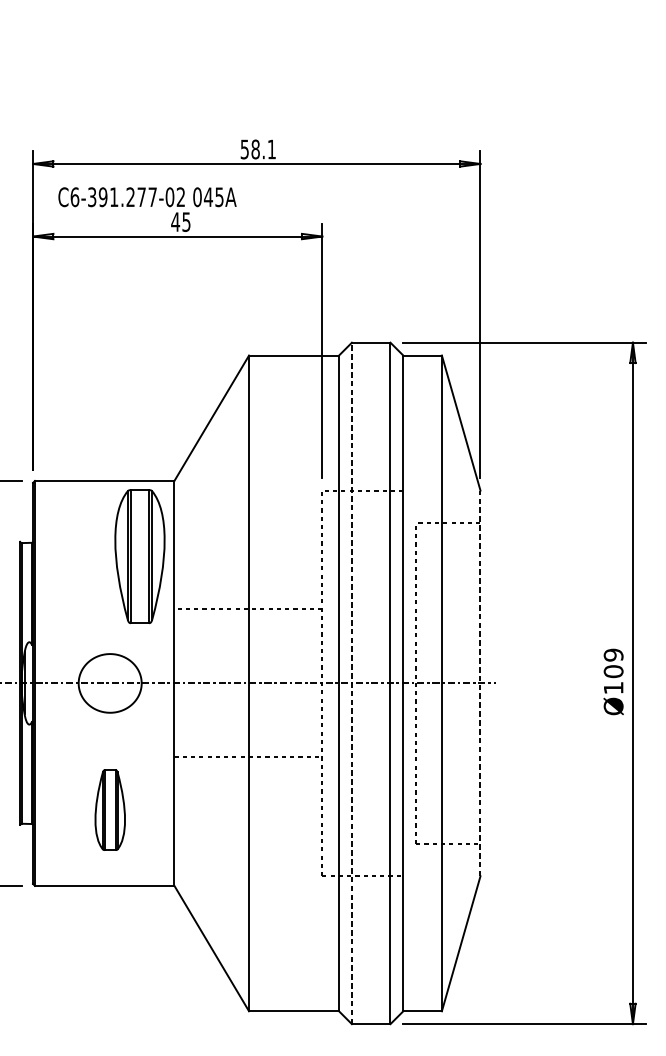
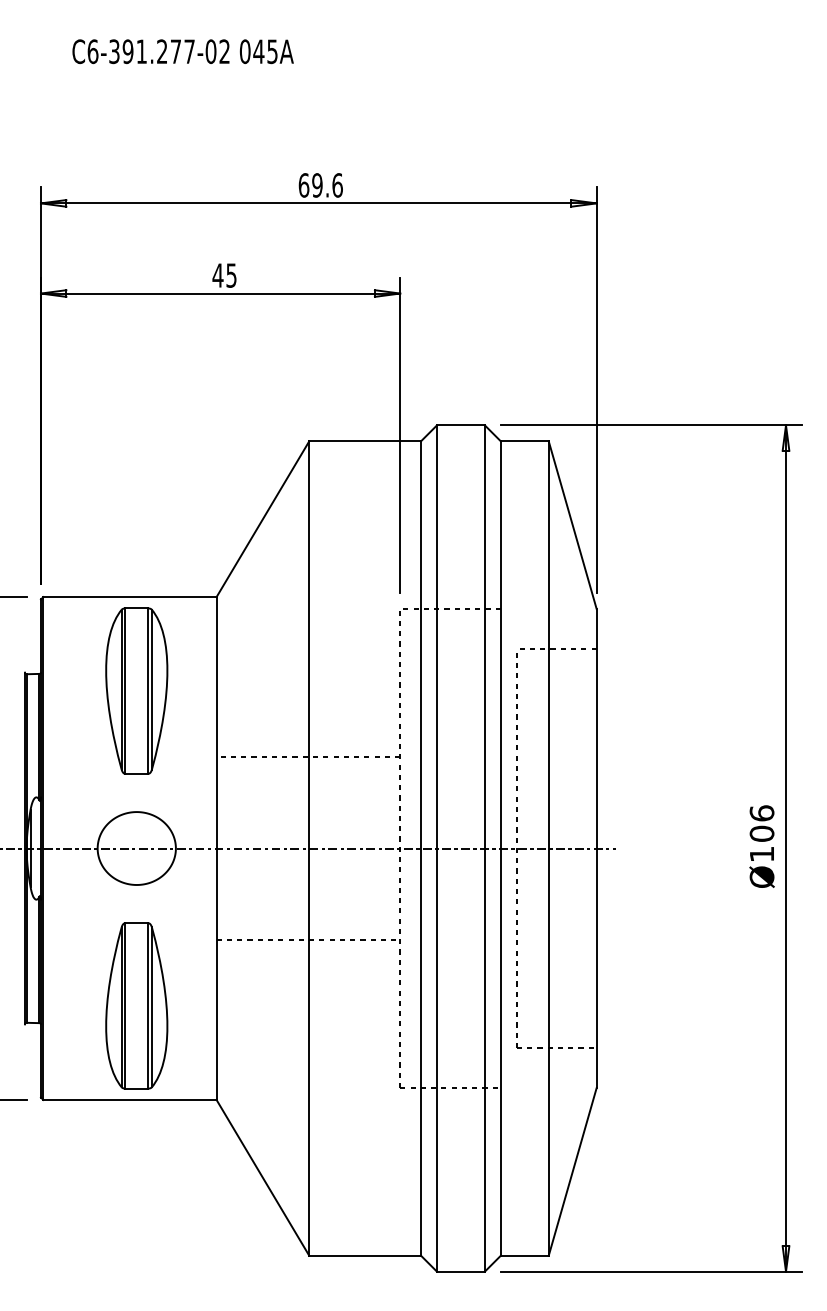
text: (258, 149) -> (320, 185), 58.1 -> 69.6
text: (146, 197) -> (182, 51), moved
part: (139, 556) -> (136, 690), moved
text: (613, 655) -> (761, 813), Ø109 -> Ø106
line: (351, 683) -> (436, 848), dashed -> solid
line: (480, 683) -> (596, 848), dashed -> solid
part: (109, 809) -> (136, 1005), size x1.67

